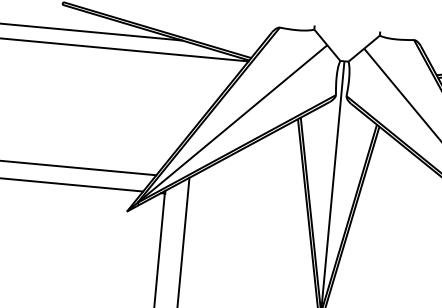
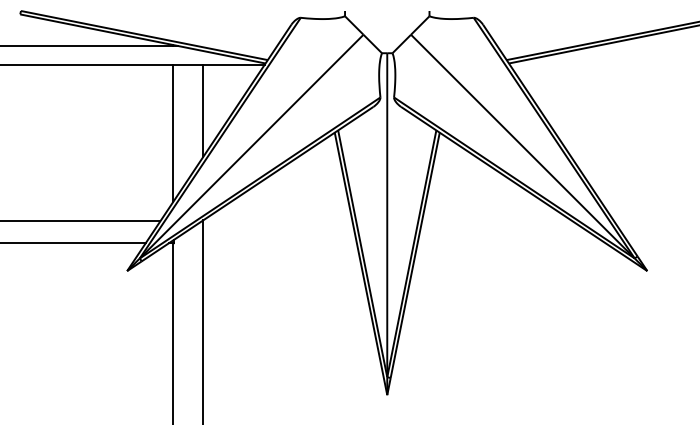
line: (197, 92) -> (203, 110), added
line: (172, 107) -> (173, 132), added

